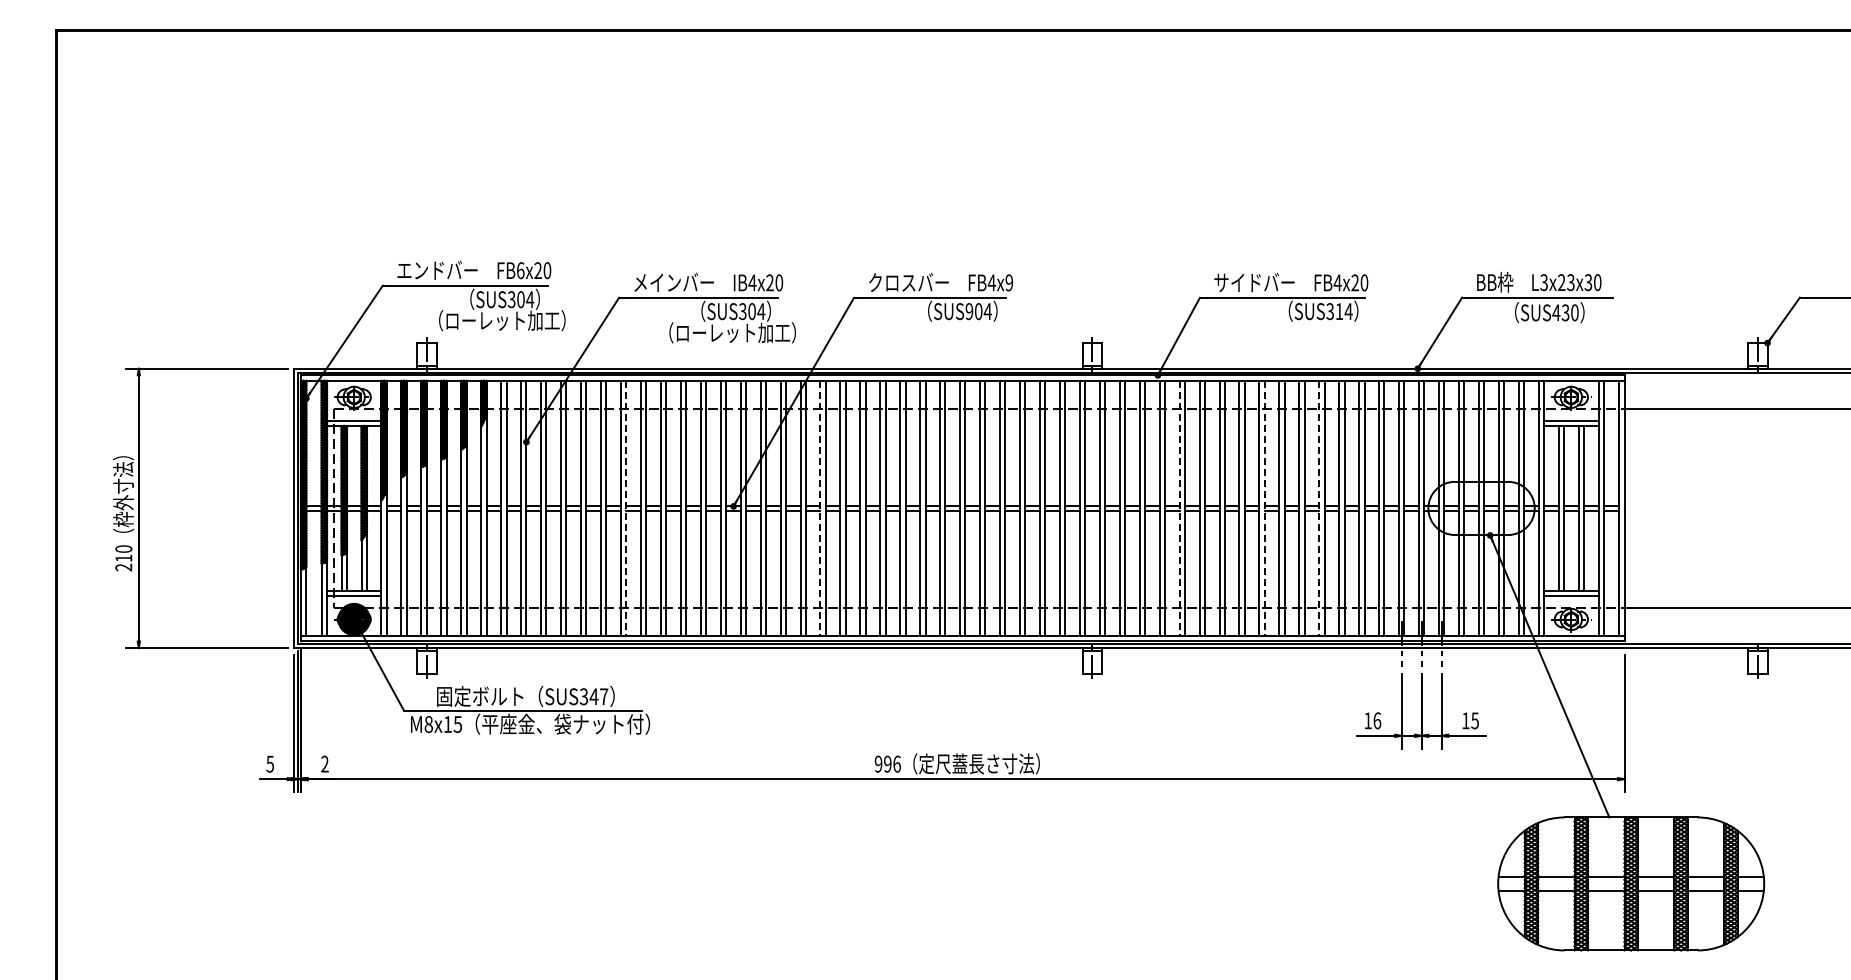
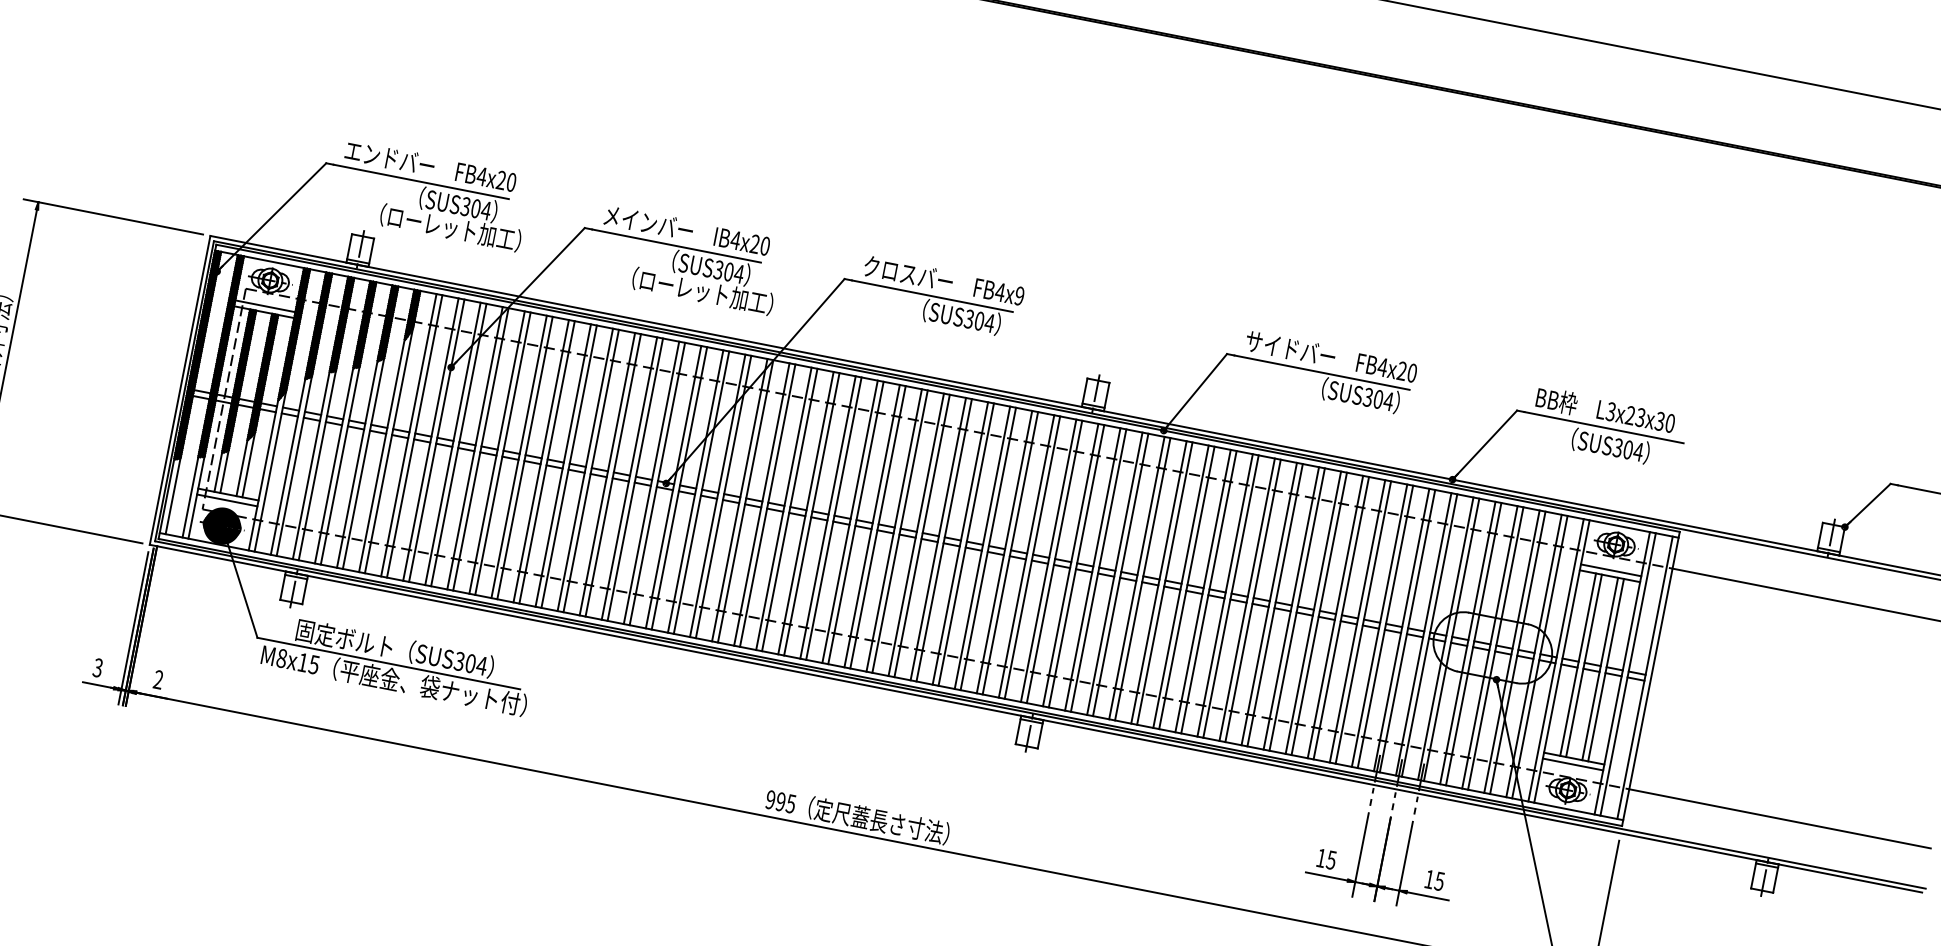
text: (520, 270) -> (481, 176), FB6x20 -> FB4x20
text: (969, 311) -> (969, 319), SUS904 -> SUS304
text: (1339, 311) -> (1378, 399), SUS314 -> SUS304
text: (1565, 312) -> (1628, 449), SUS430 -> SUS304
line: (626, 508) -> (547, 462), dashed -> solid
line: (820, 508) -> (761, 504), dashed -> solid
line: (1179, 508) -> (1158, 582), dashed -> solid
line: (1264, 508) -> (1252, 600), dashed -> solid
line: (1319, 508) -> (1313, 612), dashed -> solid
text: (598, 696) -> (475, 664), SUS347 -> SUS304
text: (1377, 720) -> (1331, 859), 16 -> 15
text: (269, 763) -> (97, 667), 5 -> 3
text: (896, 763) -> (790, 803), 996 -> 995

